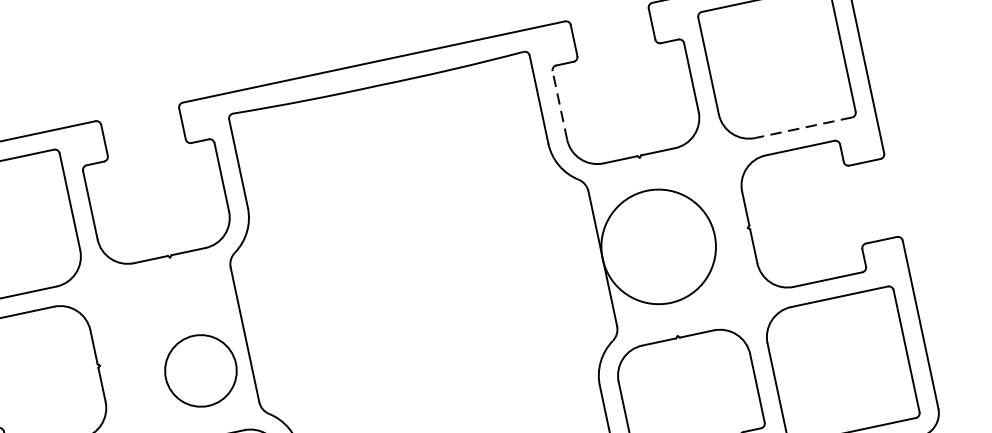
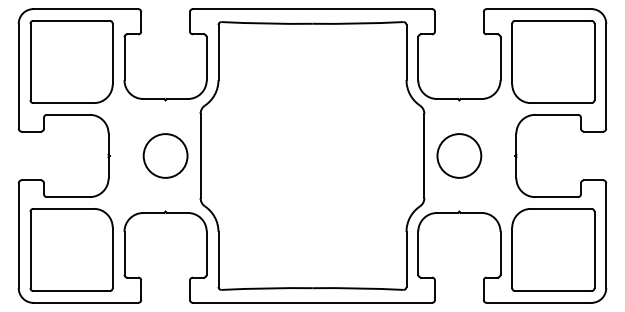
line: (560, 104) -> (418, 58), dashed -> solid
line: (802, 128) -> (560, 103), dashed -> solid
circle: (658, 246) -> (459, 155), size x0.62
circle: (200, 370) -> (165, 155), moved

